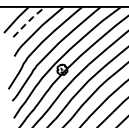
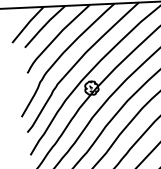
line: (29, 21) -> (45, 26), dashed -> solid

